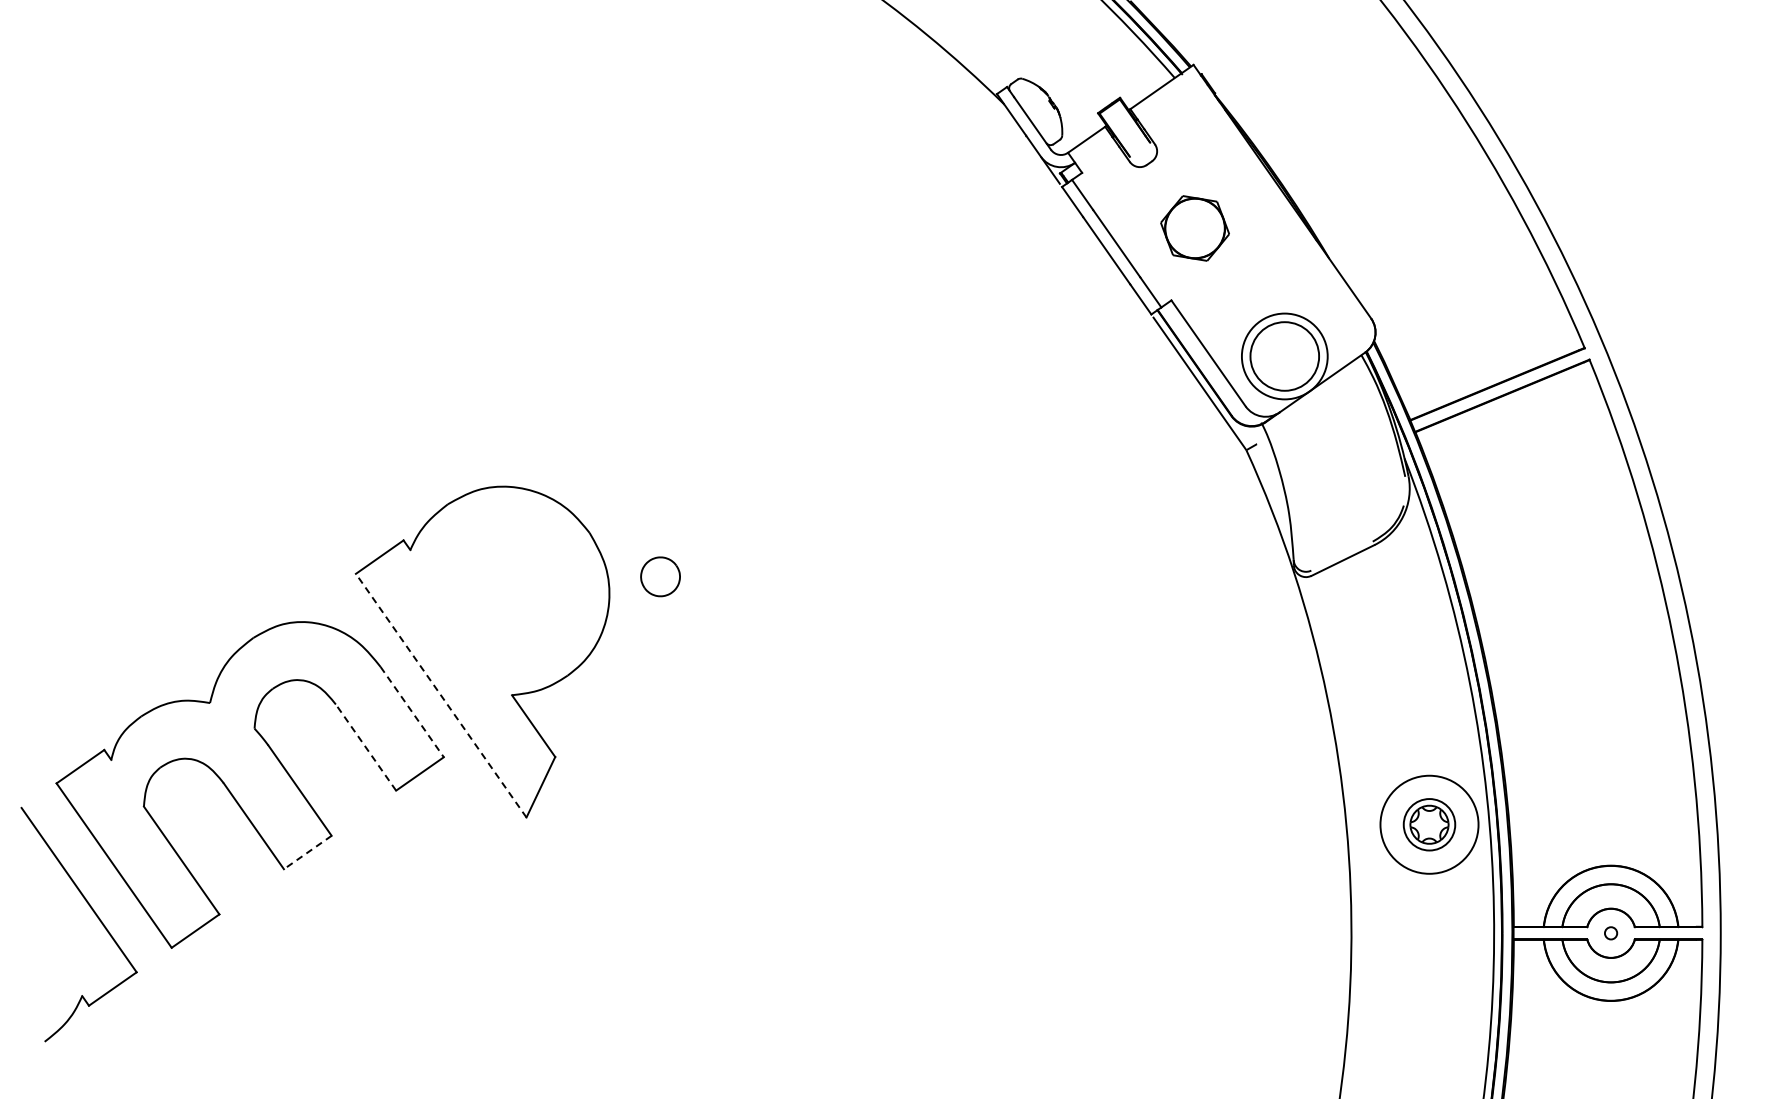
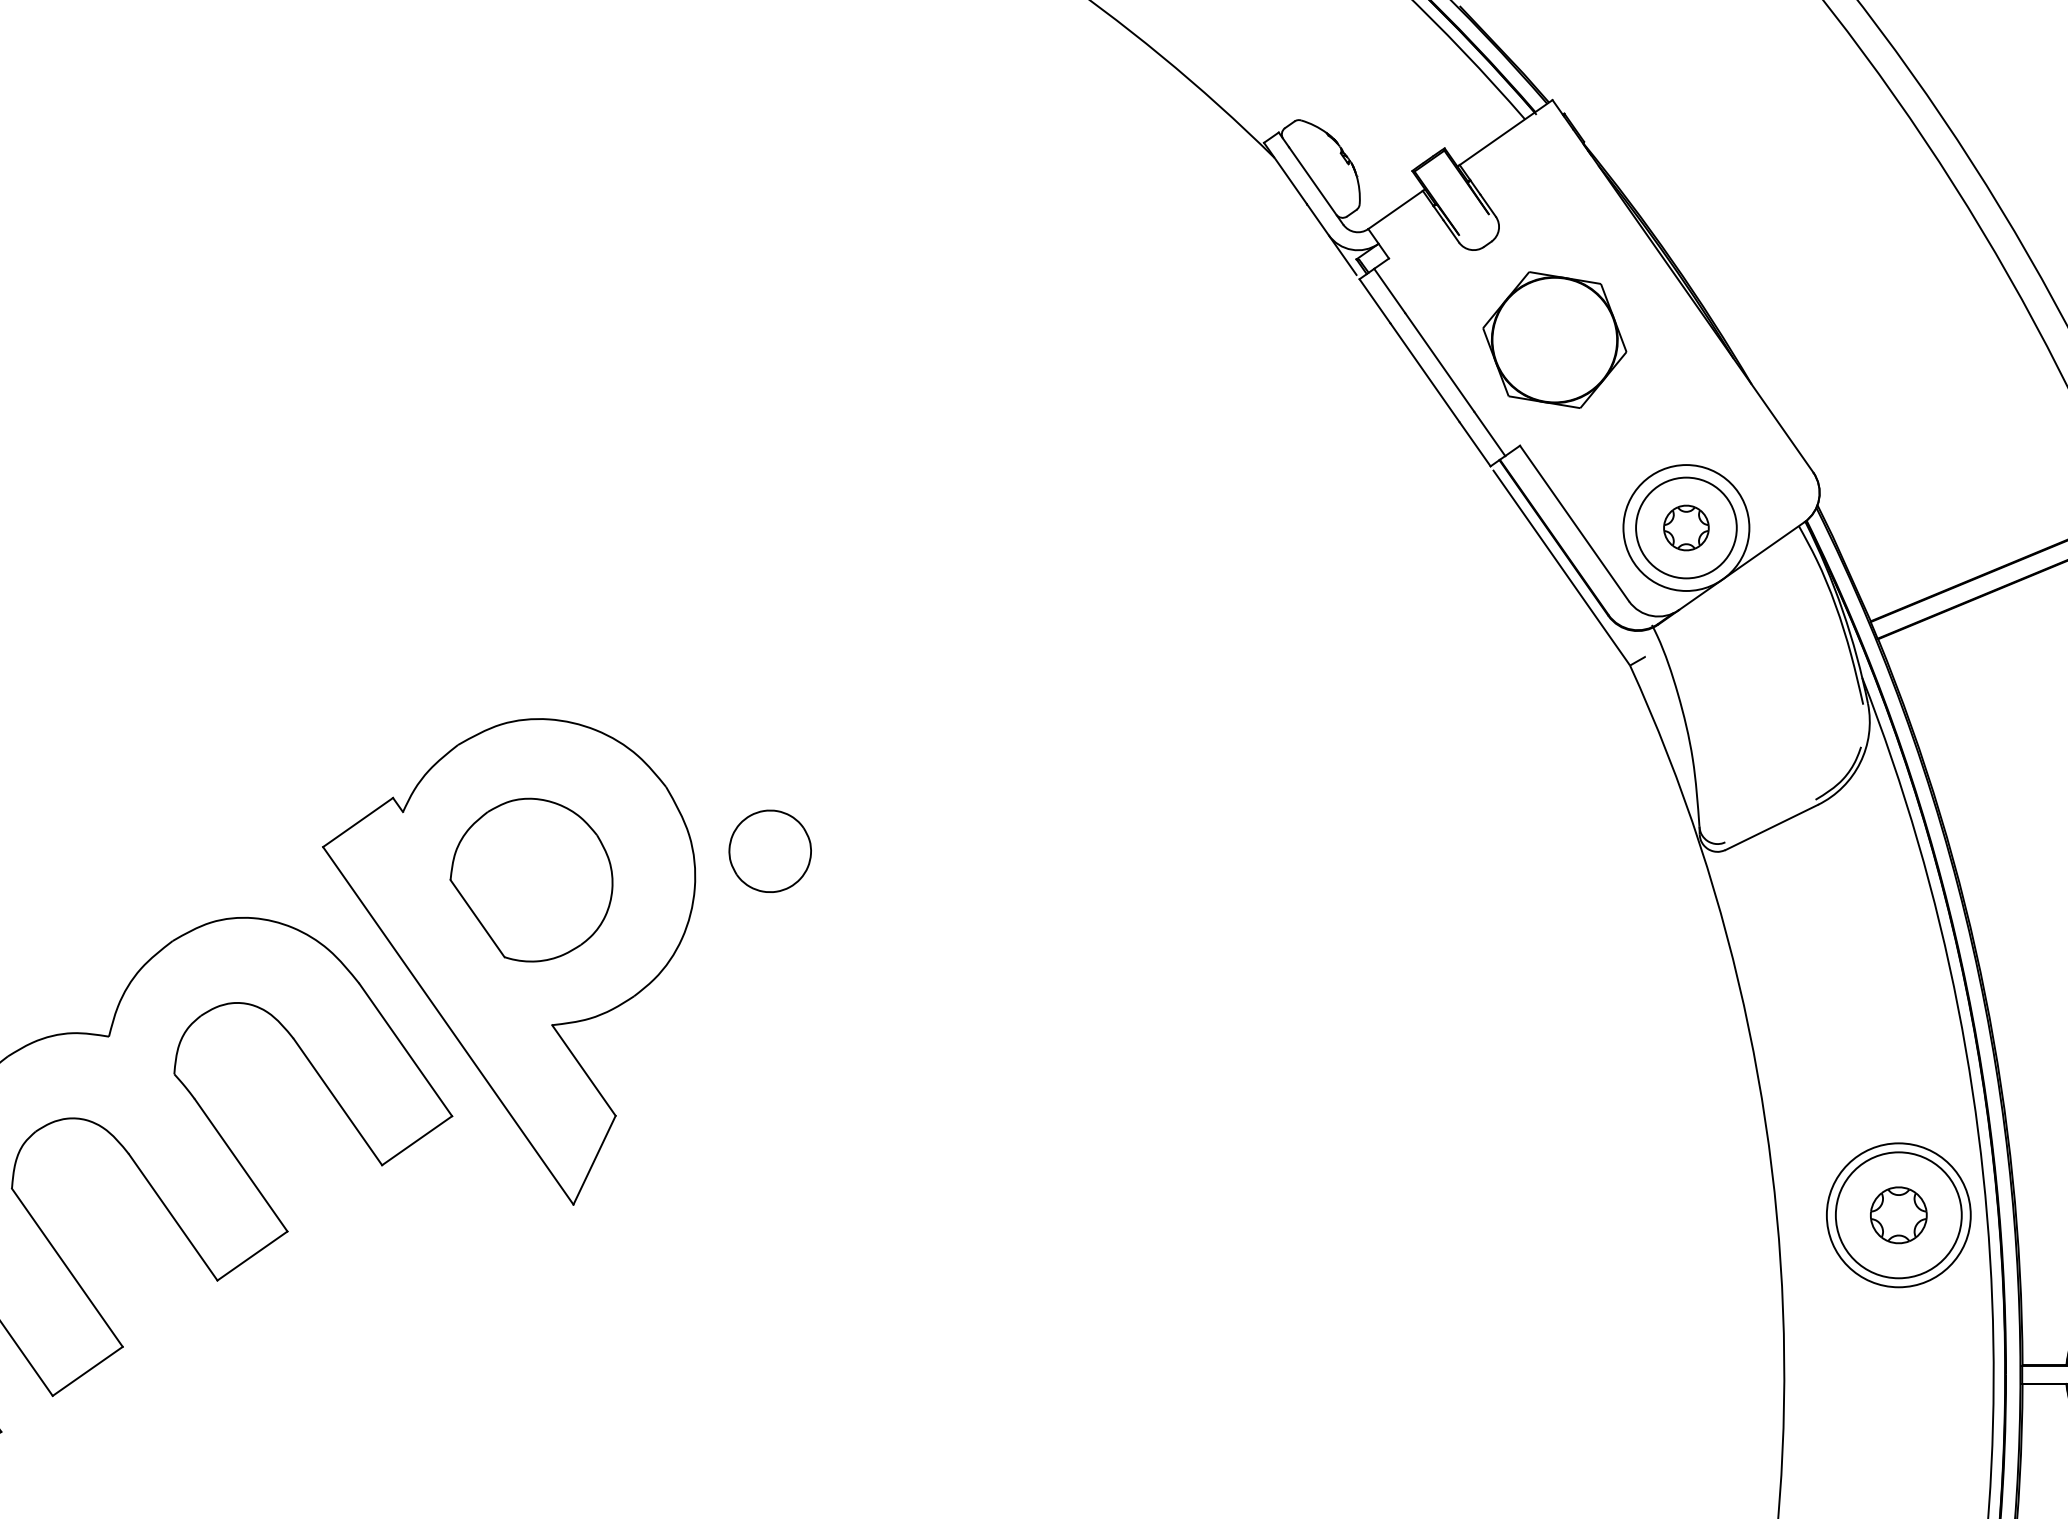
part: (1194, 228) -> (1553, 340), size x1.43
part: (1284, 356) -> (1685, 528), added
part: (660, 576) -> (770, 850), size x1.43
part: (497, 596) -> (530, 880), added
line: (441, 695) -> (448, 1025), dashed -> solid
line: (412, 712) -> (406, 1050), dashed -> solid
line: (366, 747) -> (338, 1101), dashed -> solid
circle: (1429, 824) -> (1898, 1214), size x1.67
line: (307, 852) -> (252, 1256), dashed -> solid

